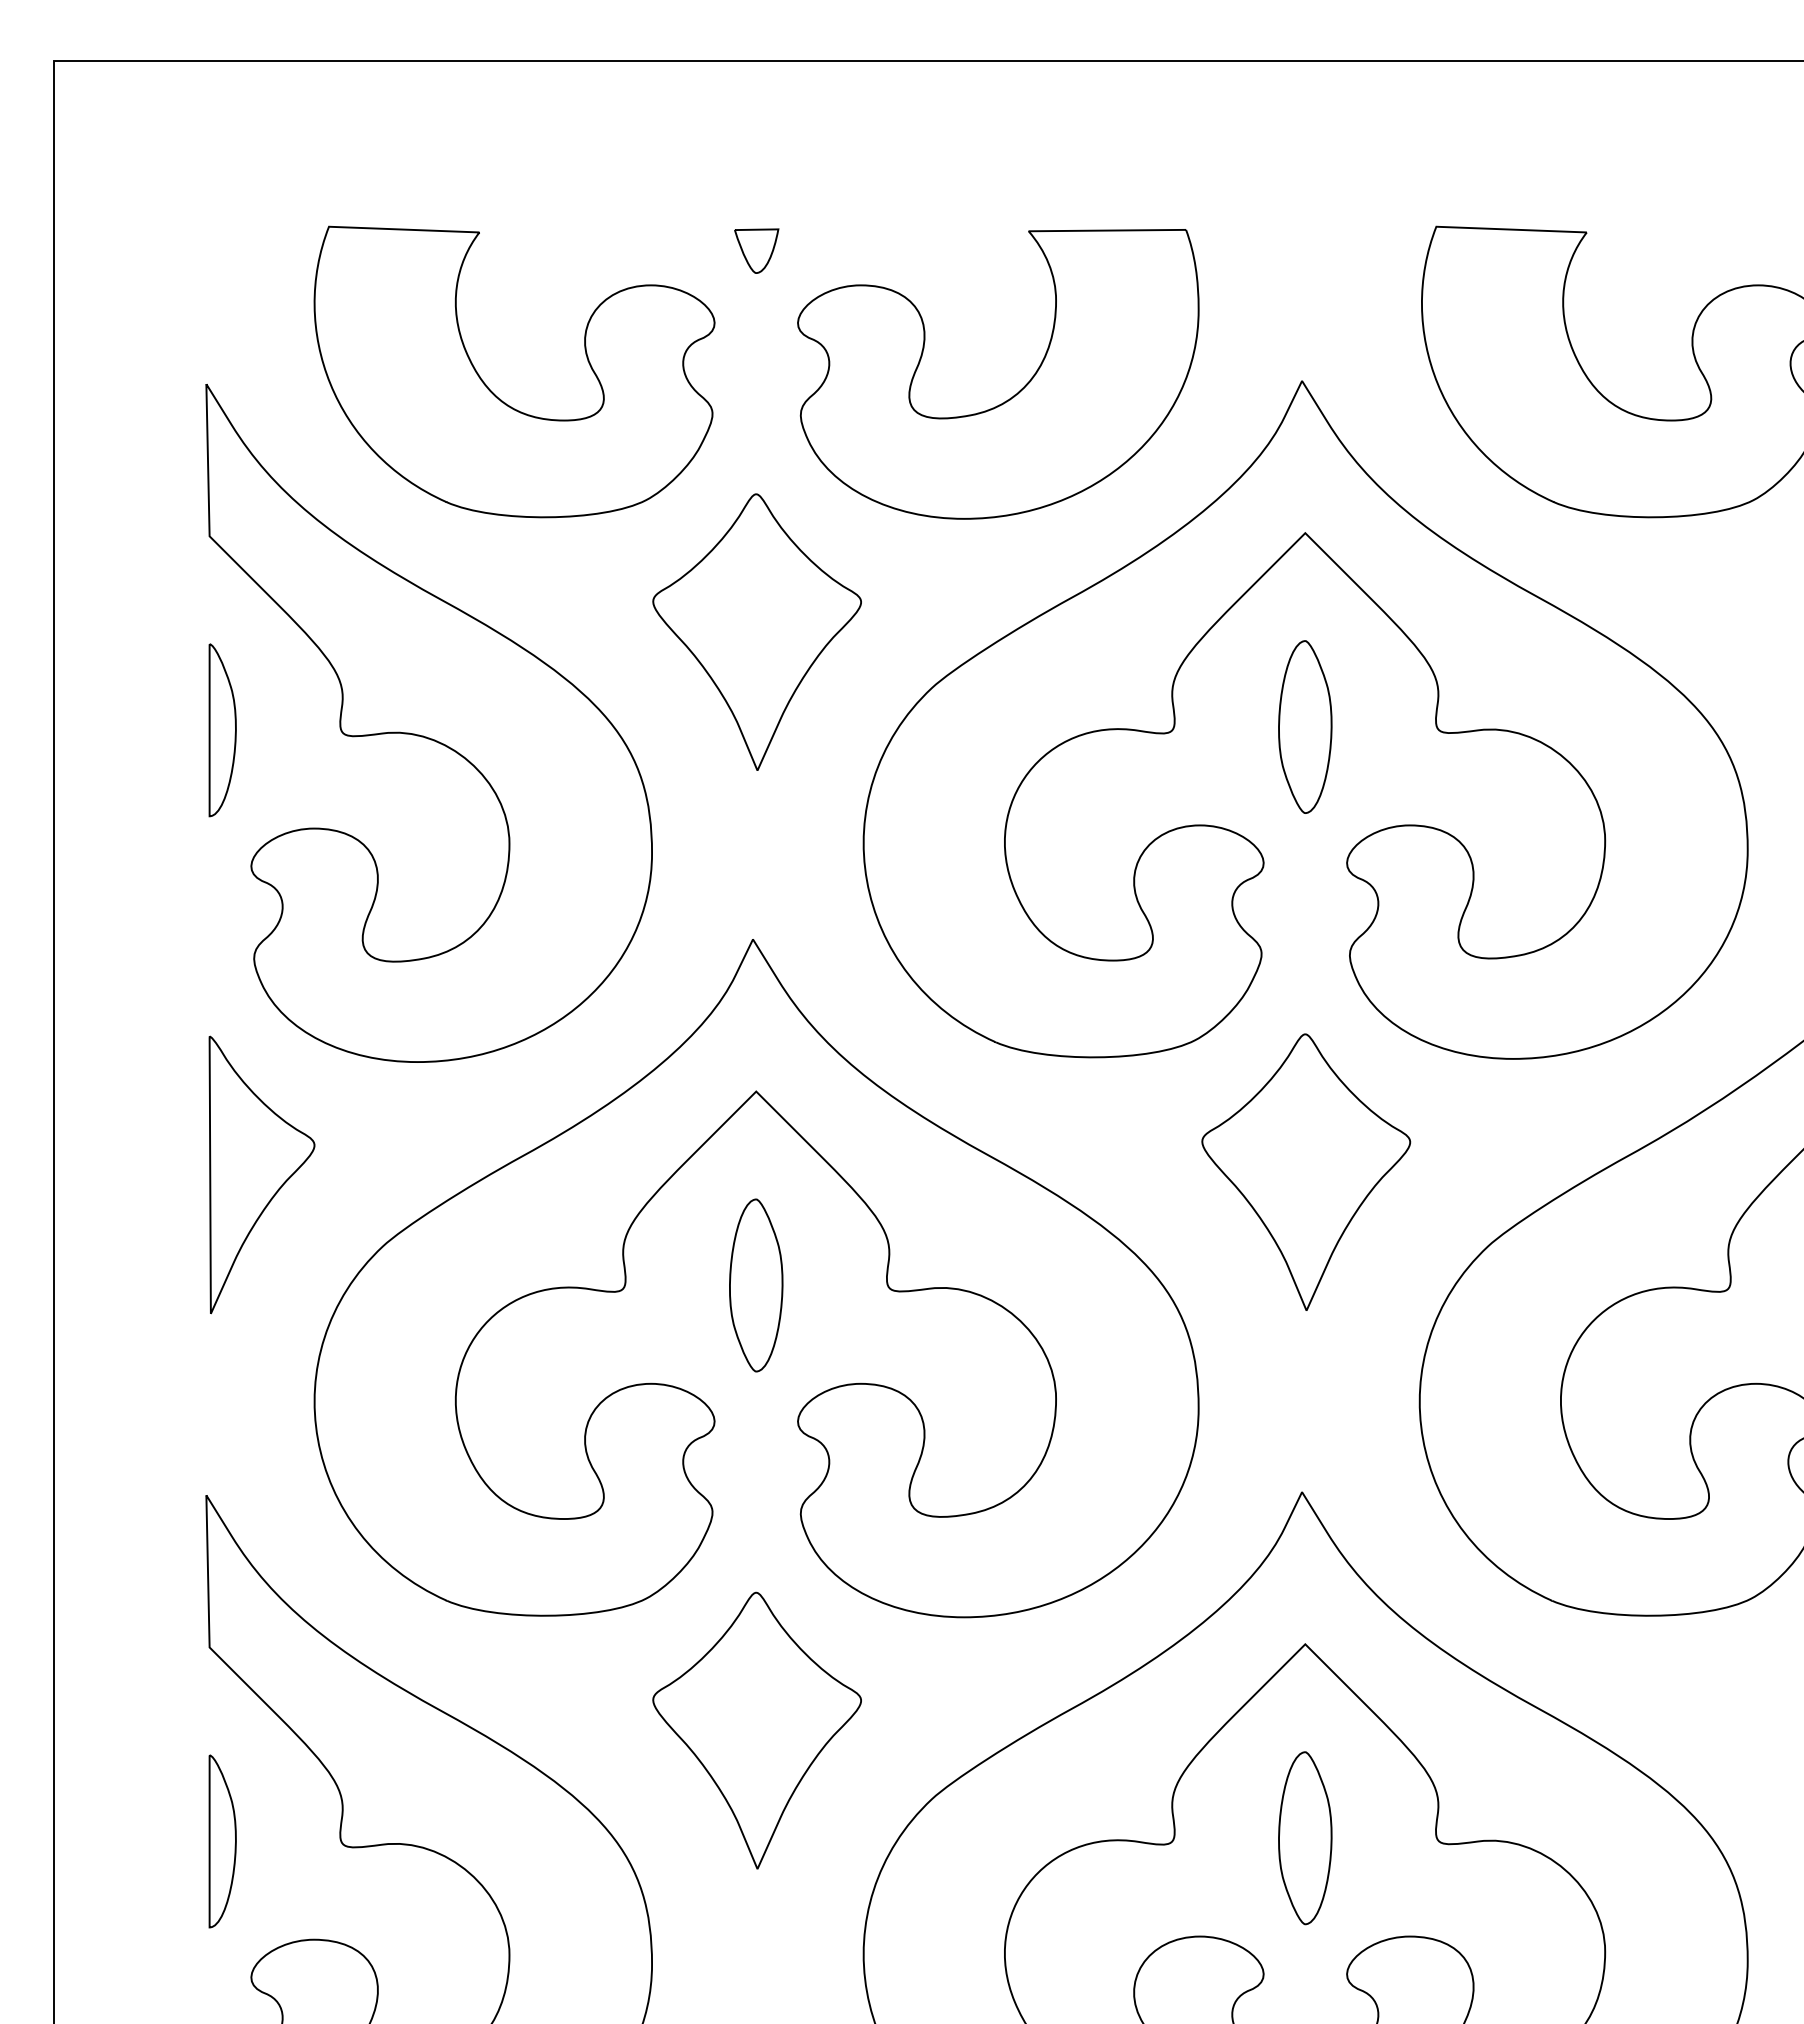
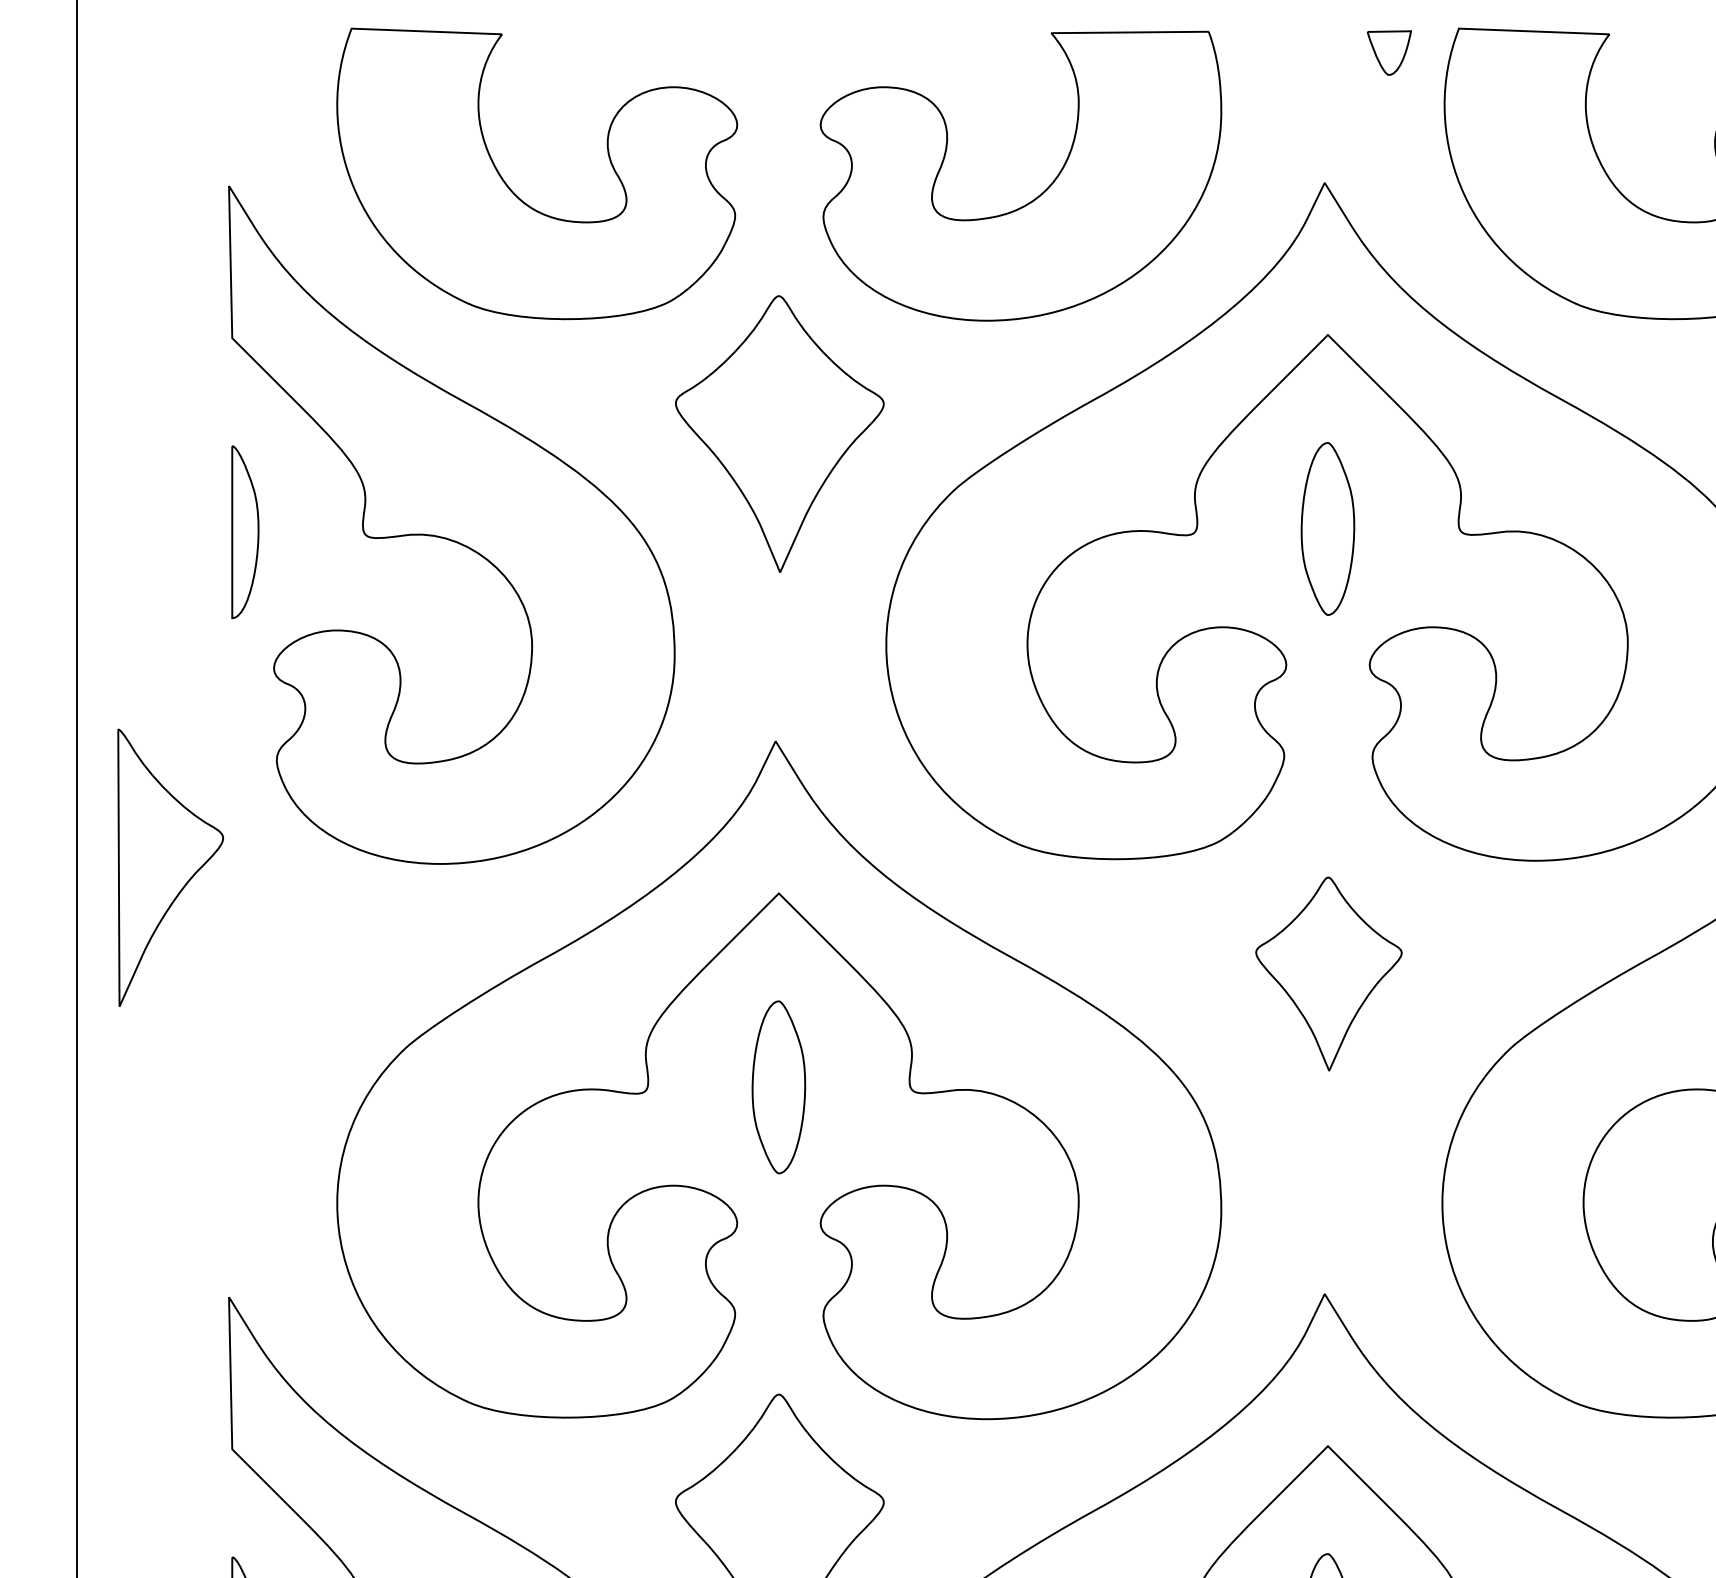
part: (756, 250) -> (1389, 52), moved
part: (1306, 1171) -> (1329, 973), size x0.7
part: (261, 1174) -> (170, 867), moved

